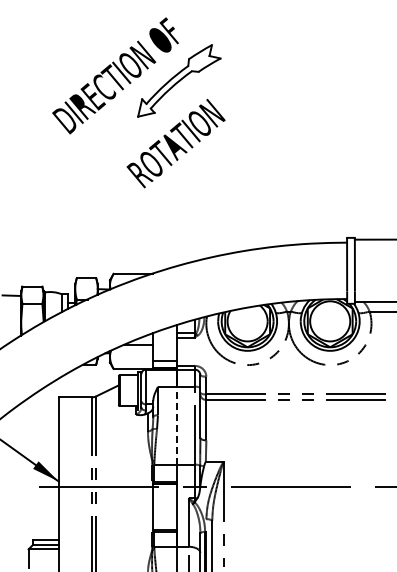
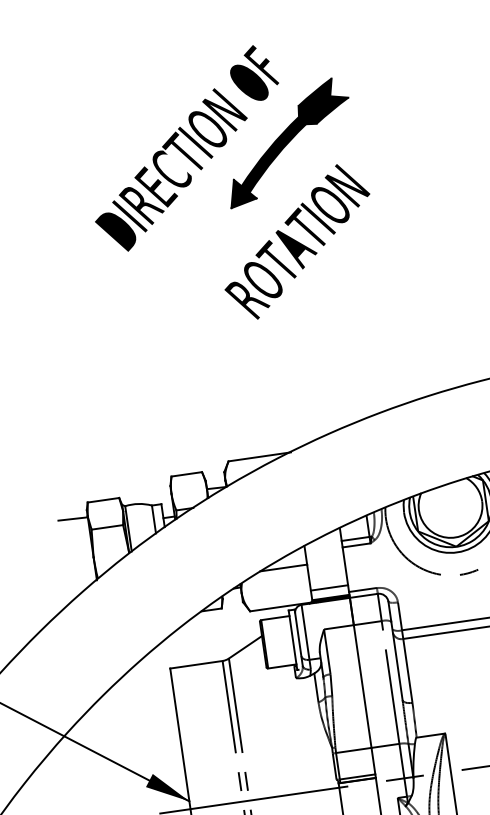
fill: (179, 80) -> (288, 141), added
line: (176, 425) -> (362, 686), dashed -> solid

